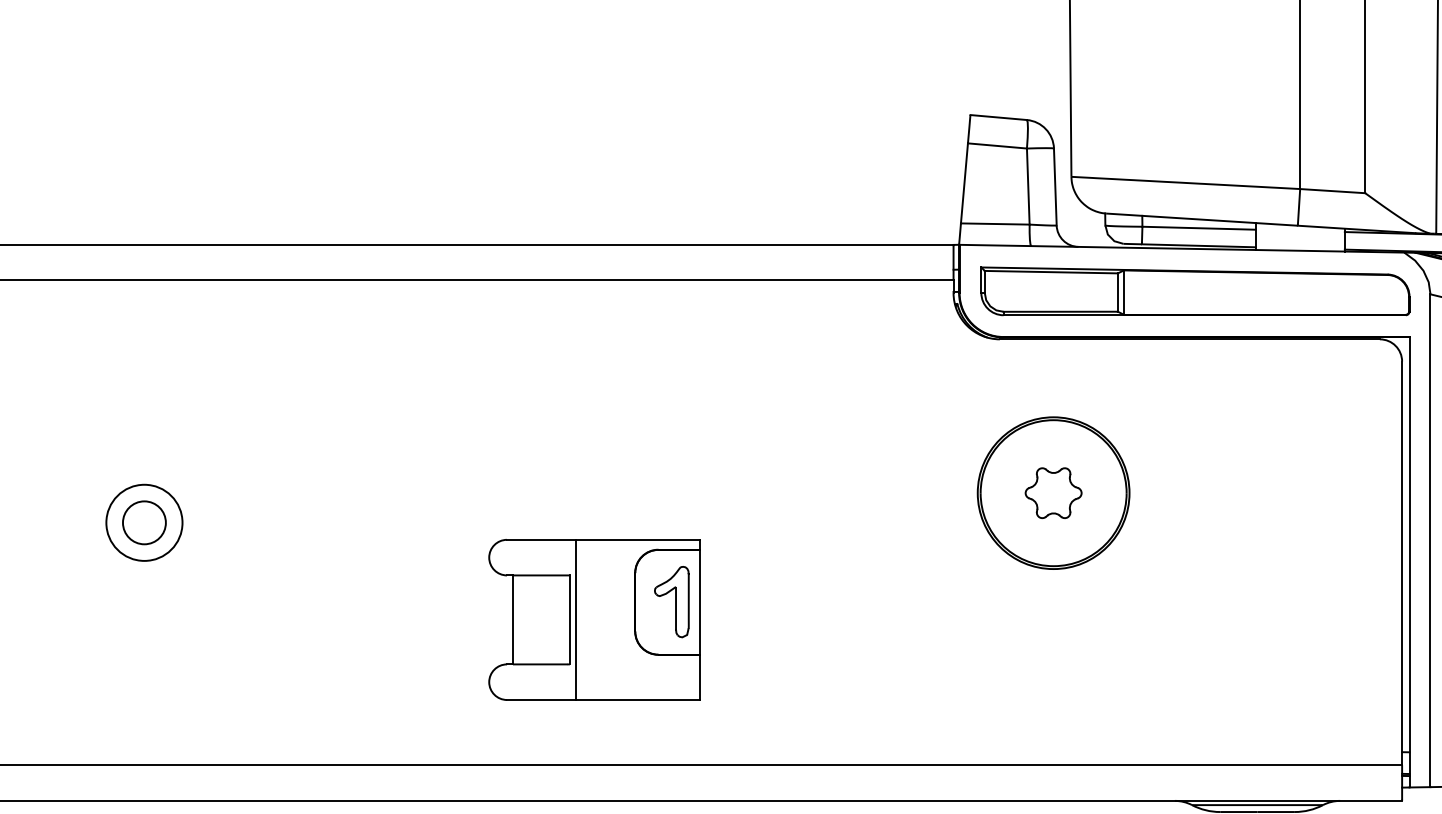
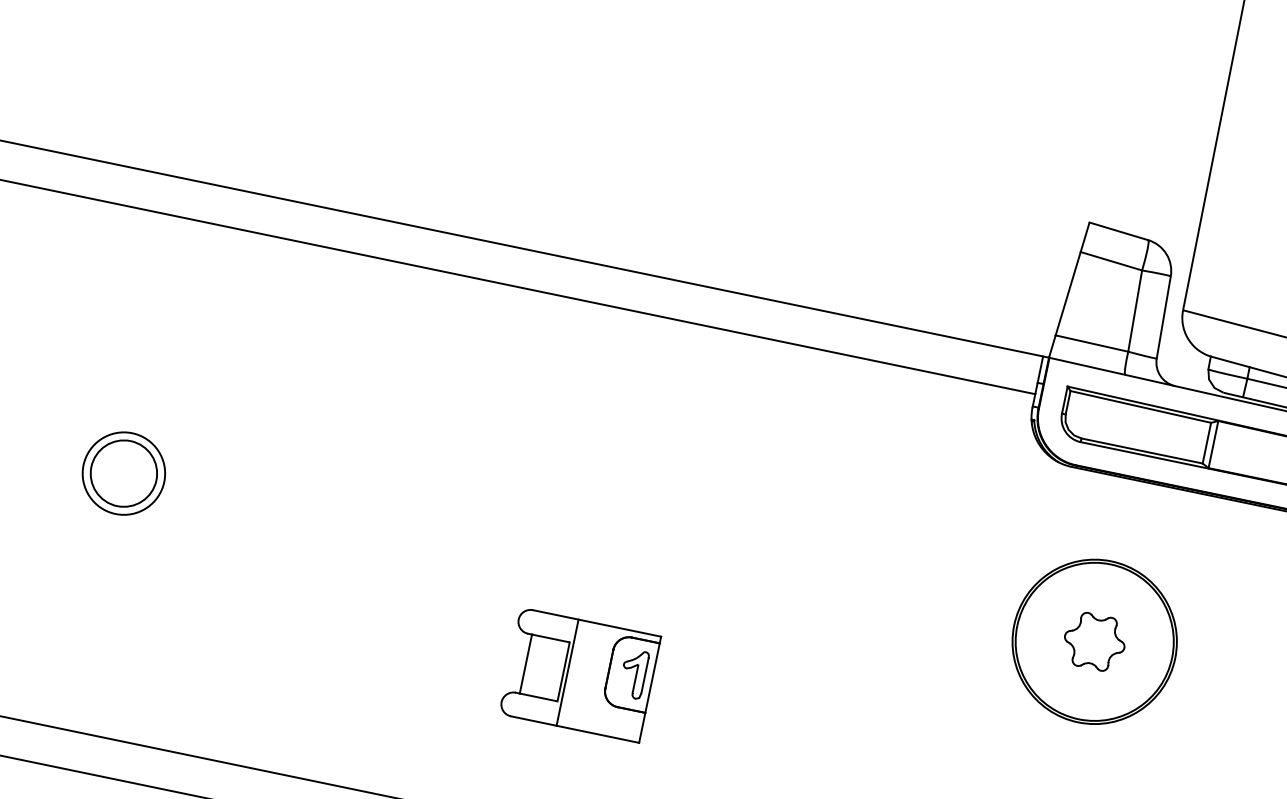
circle: (144, 522) -> (124, 473), size x1.43
part: (594, 619) -> (580, 674), size x0.62

